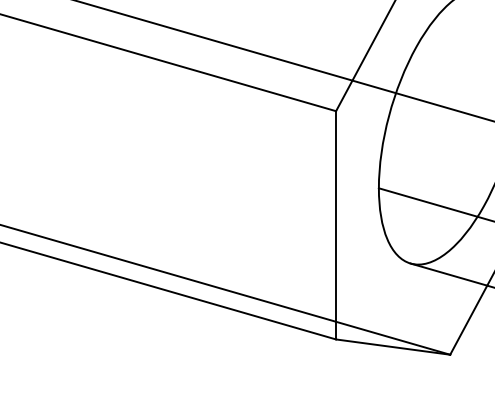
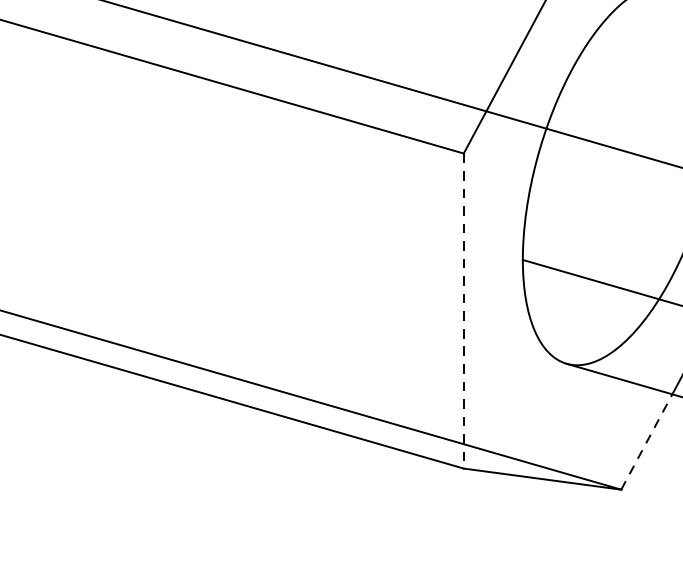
line: (336, 225) -> (464, 311), solid -> dashed
line: (468, 319) -> (646, 441), solid -> dashed

